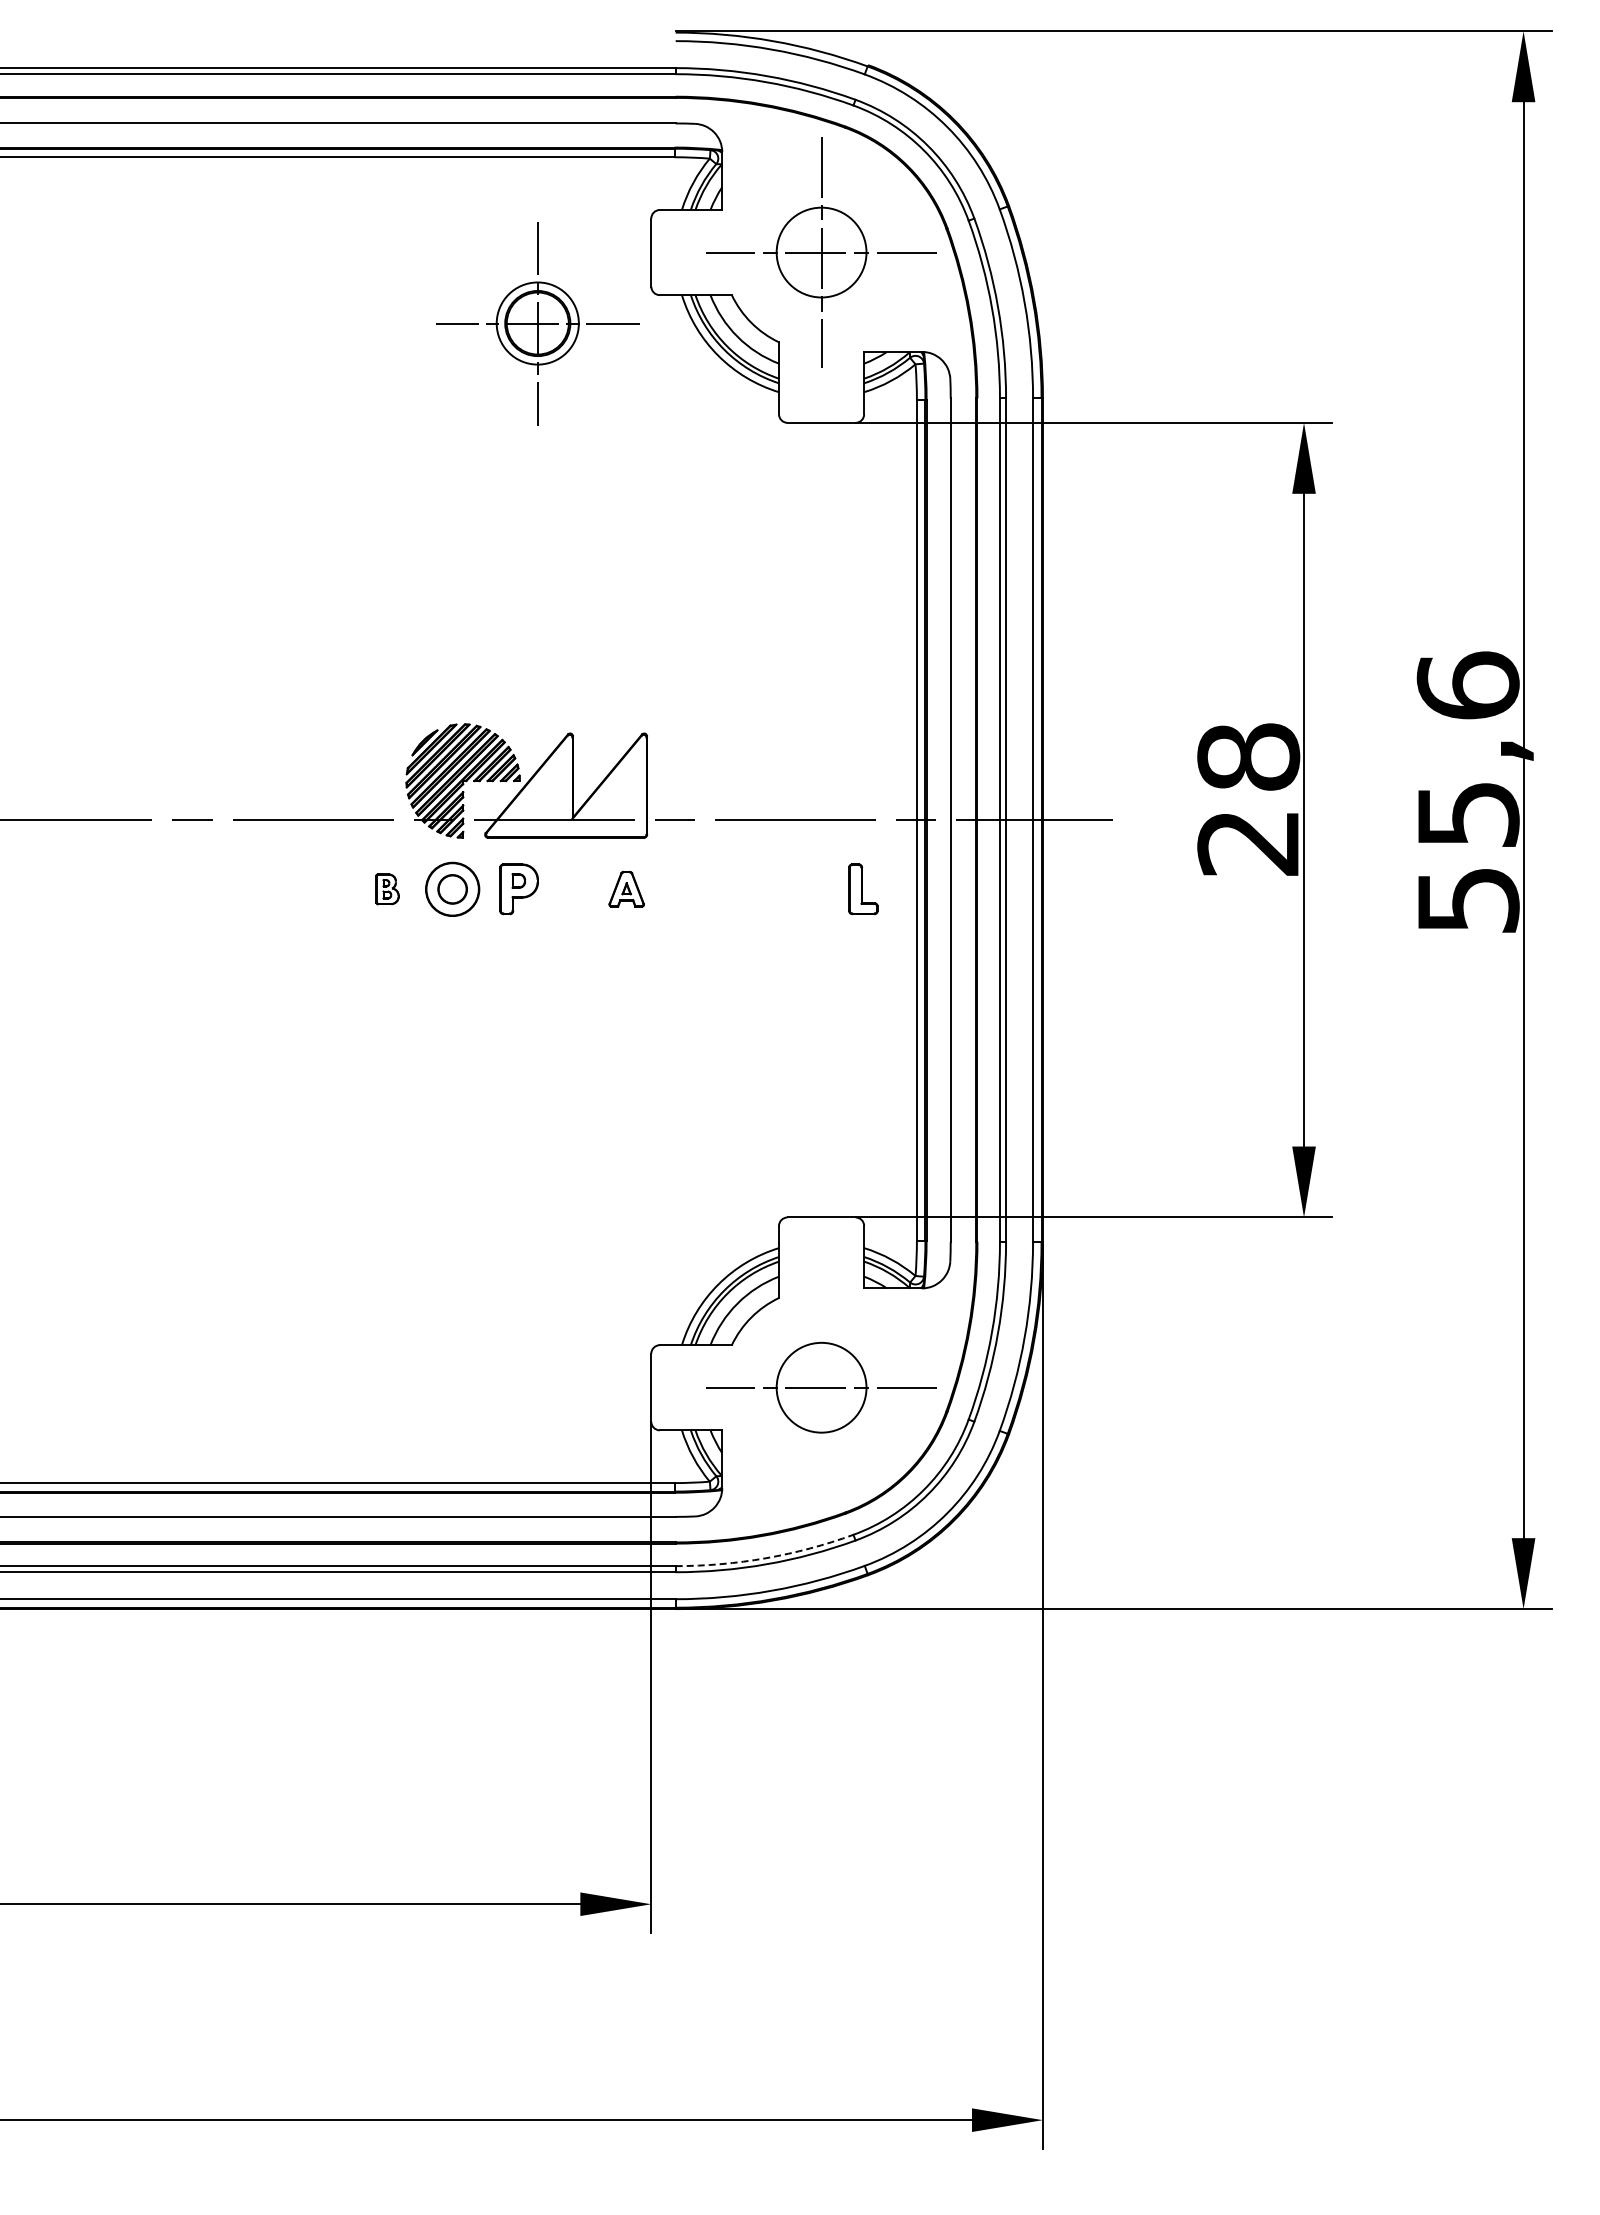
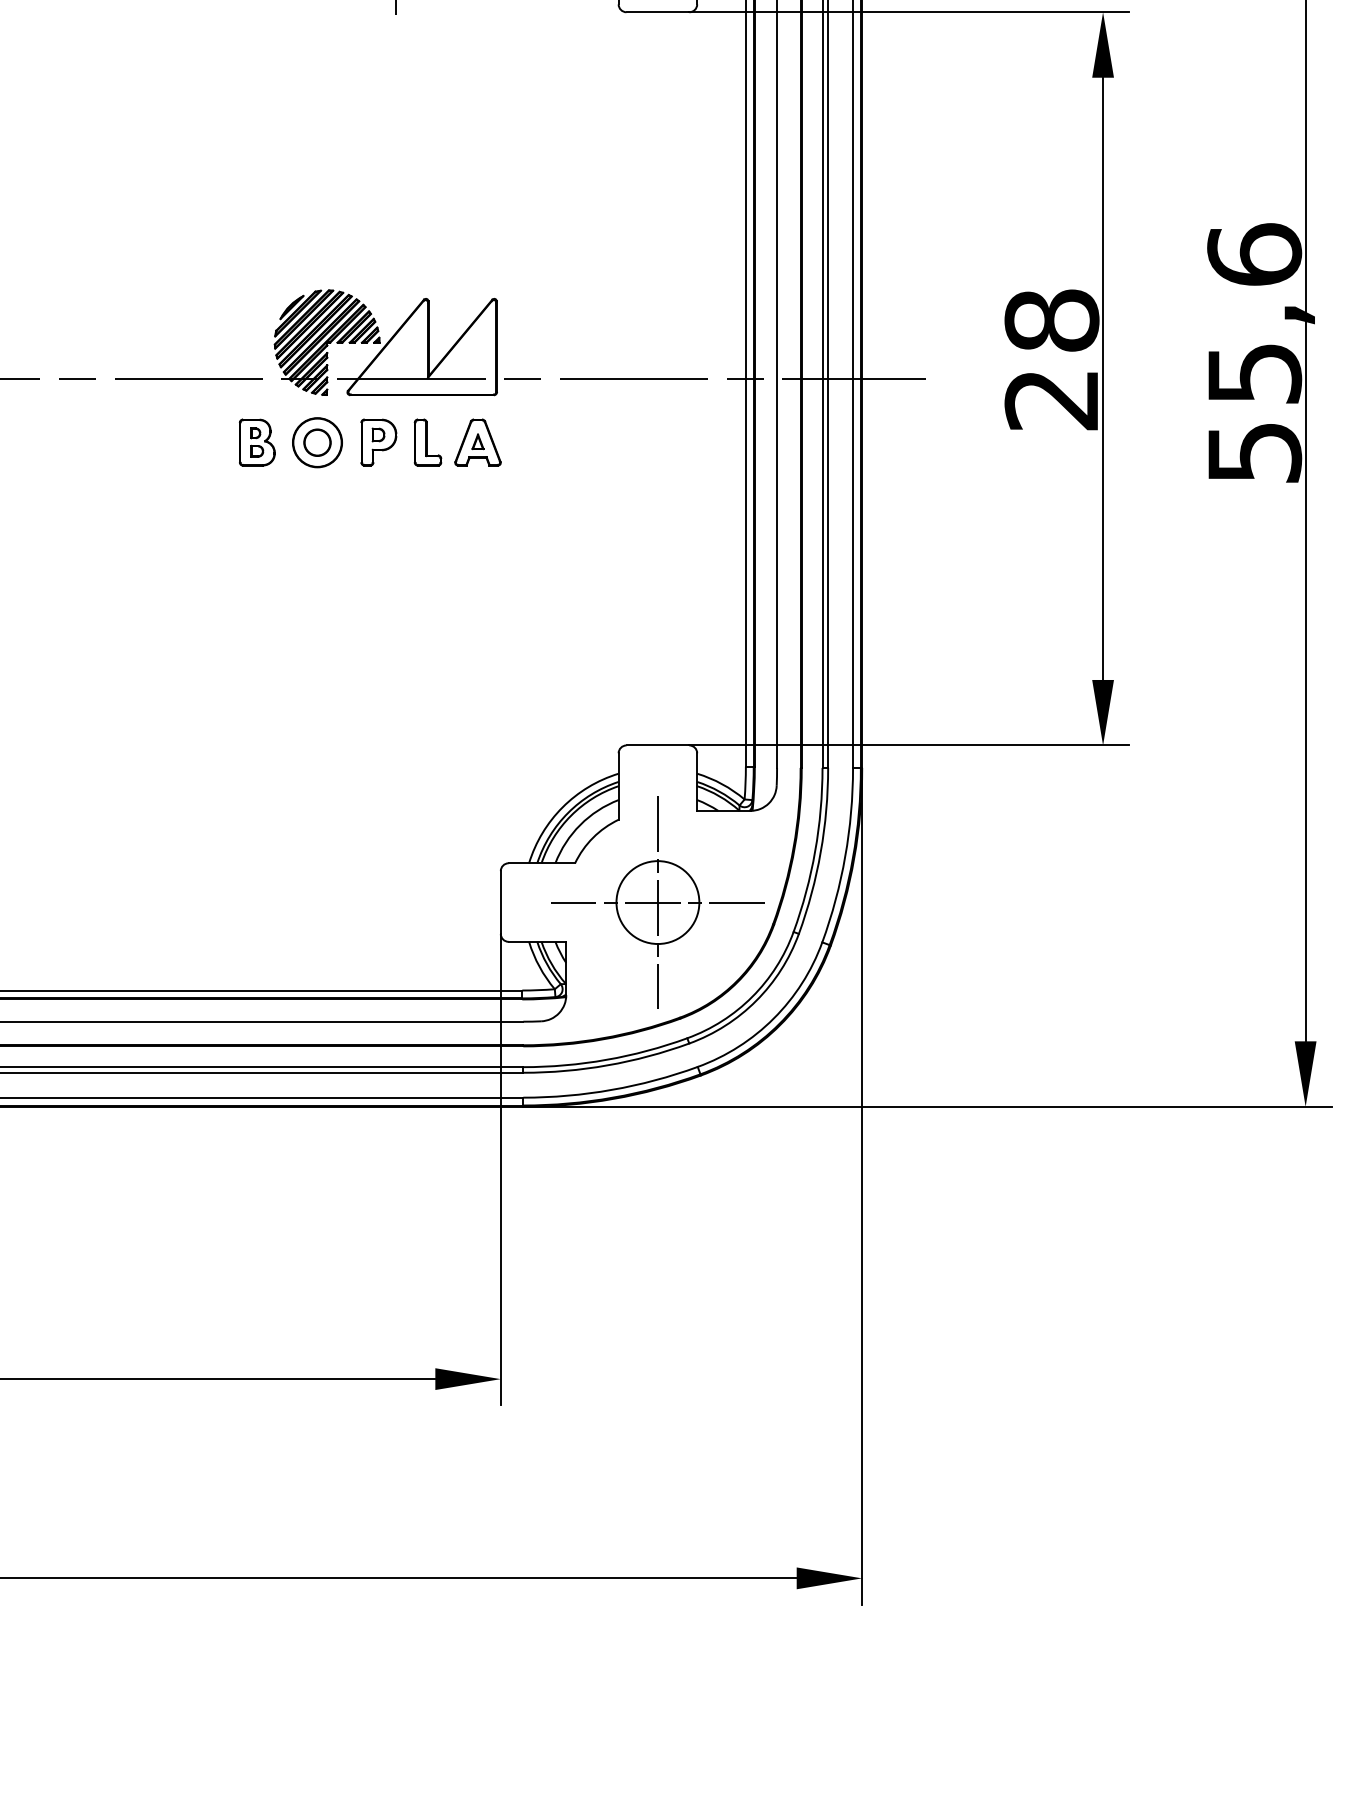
part: (387, 889) -> (257, 442), size x1.67
part: (626, 889) -> (477, 442), size x1.43
part: (863, 889) -> (428, 442), moved
line: (821, 1387) -> (657, 902), added
arc: (765, 1558) -> (606, 1060), dashed -> solid

